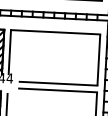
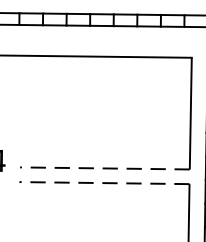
line: (58, 83) -> (104, 167), solid -> dashed
line: (57, 90) -> (103, 183), solid -> dashed

